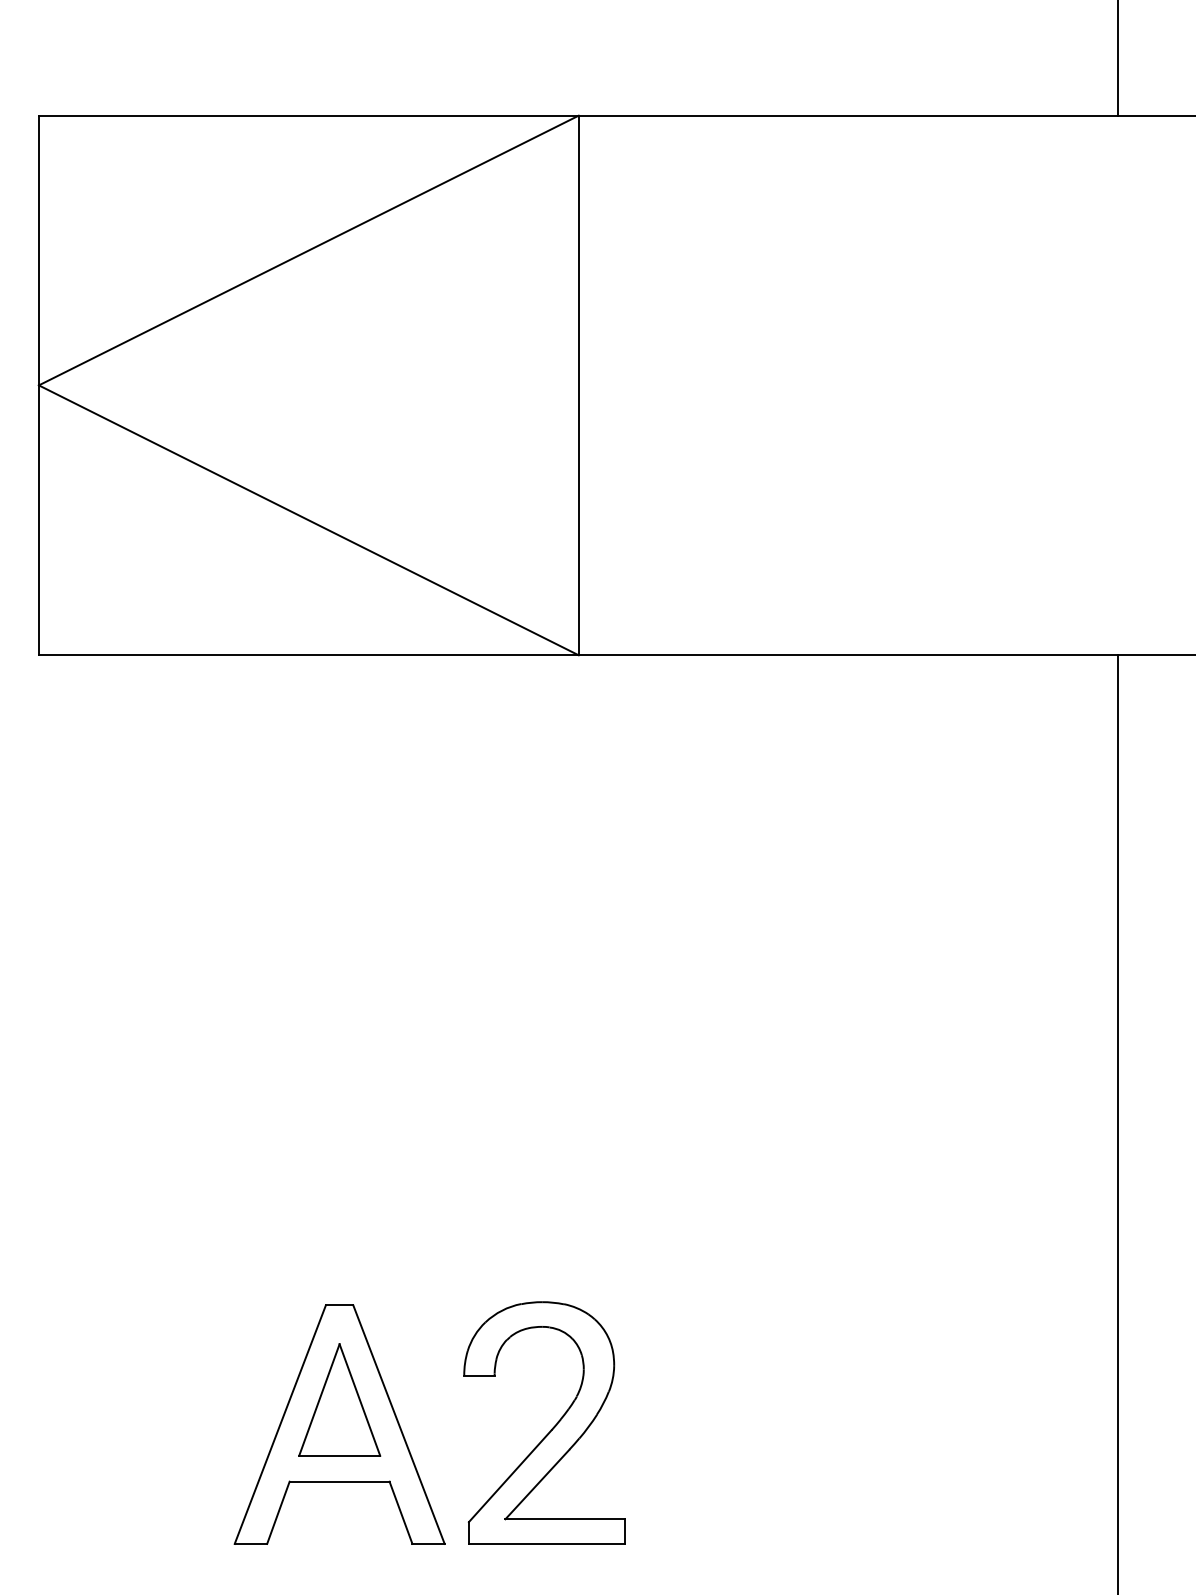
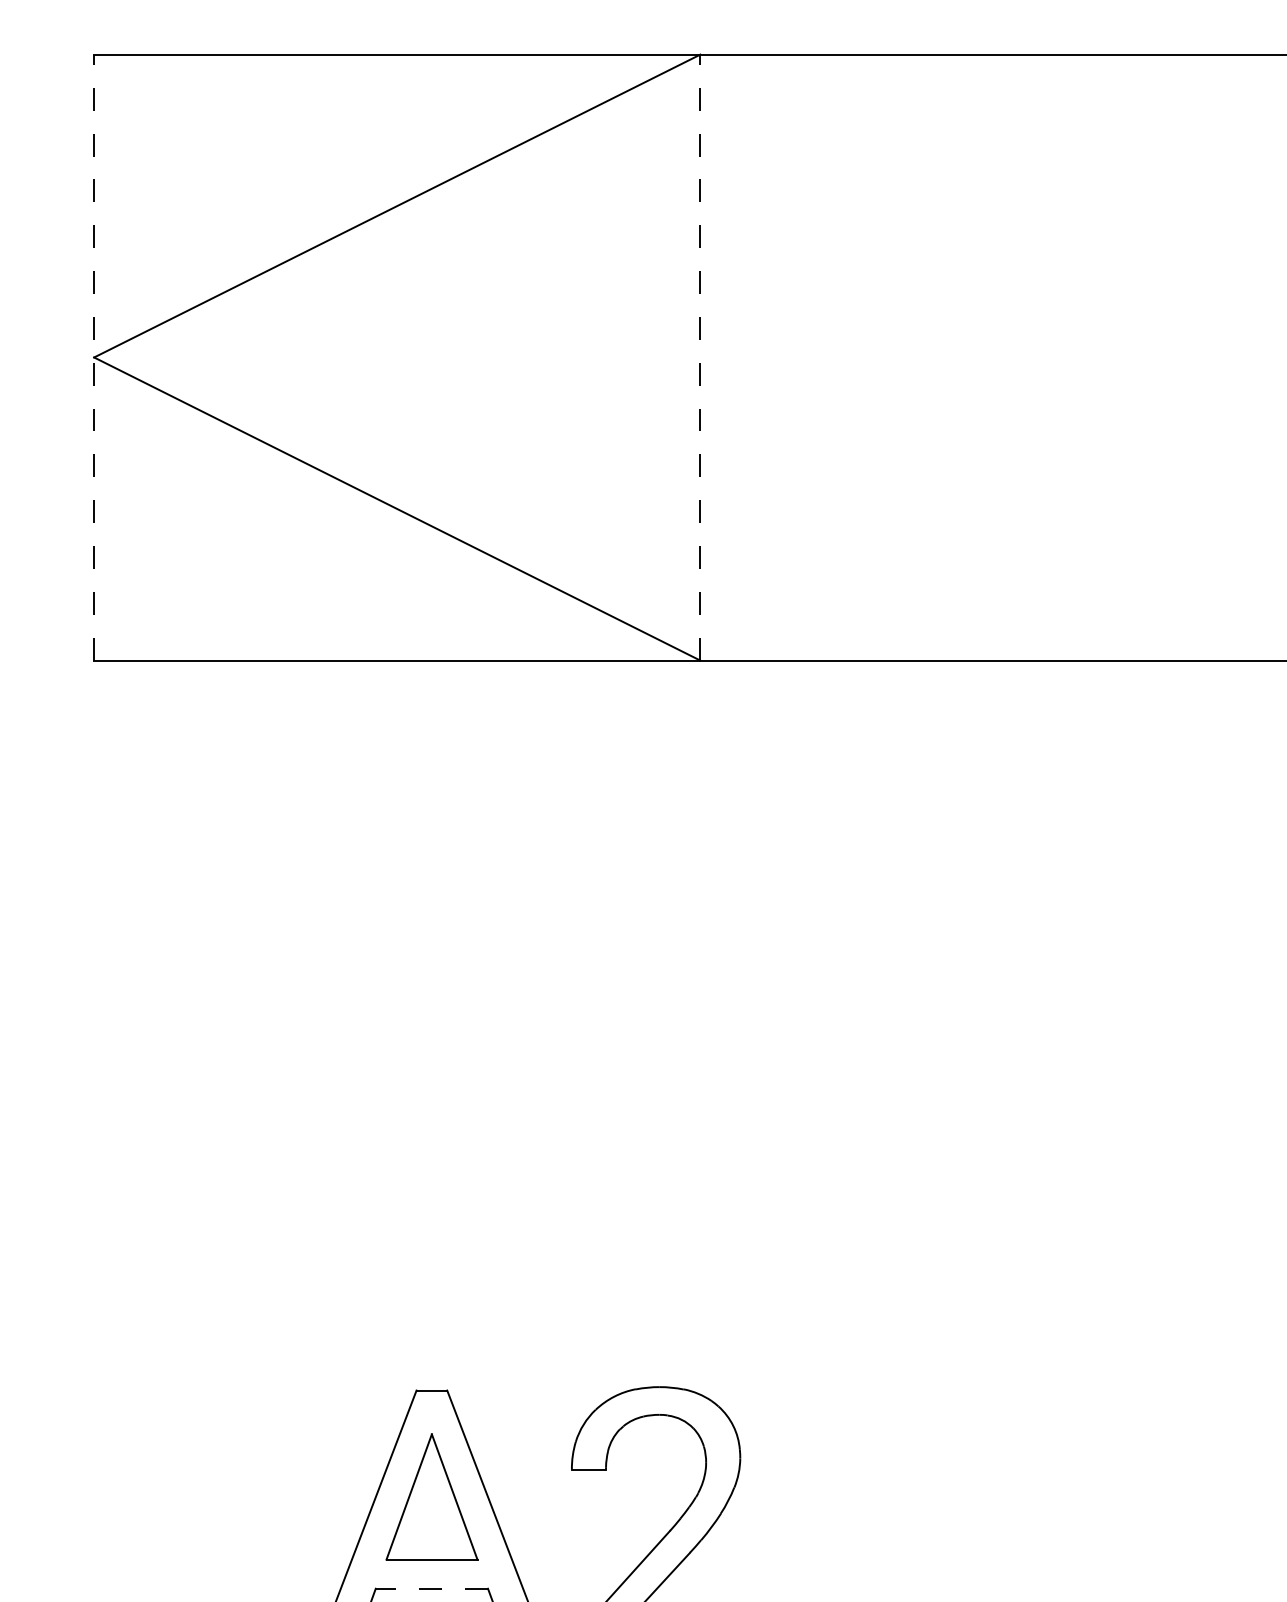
line: (38, 385) -> (93, 357), solid -> dashed
line: (578, 385) -> (700, 357), solid -> dashed
line: (339, 1481) -> (431, 1588), solid -> dashed

